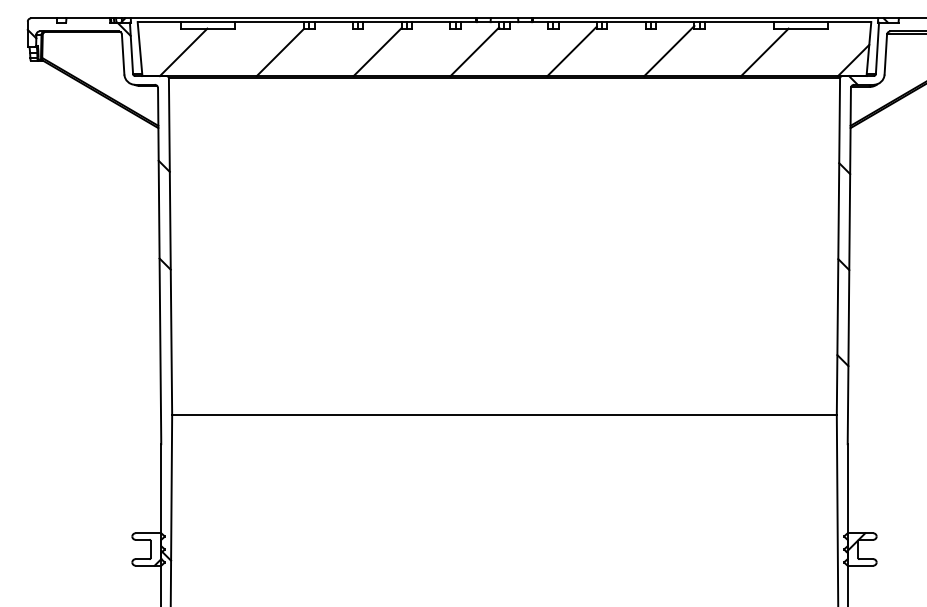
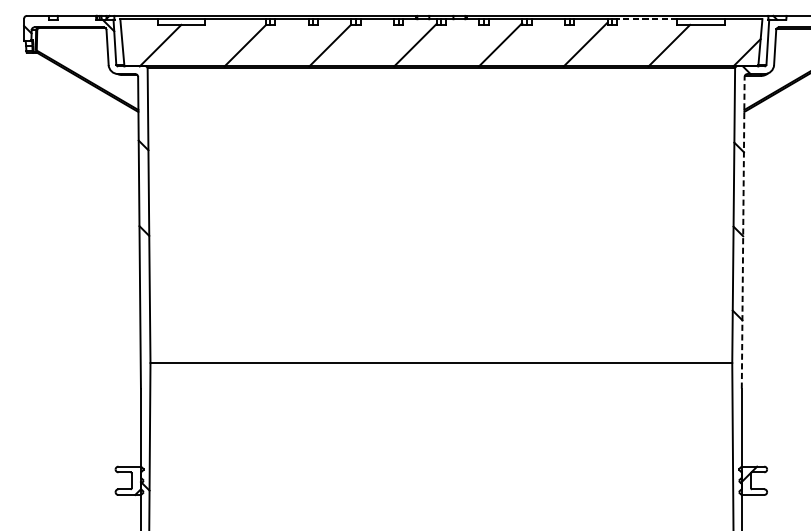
line: (739, 22) -> (647, 19), solid -> dashed
line: (849, 265) -> (743, 232), solid -> dashed

